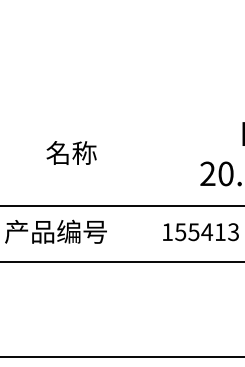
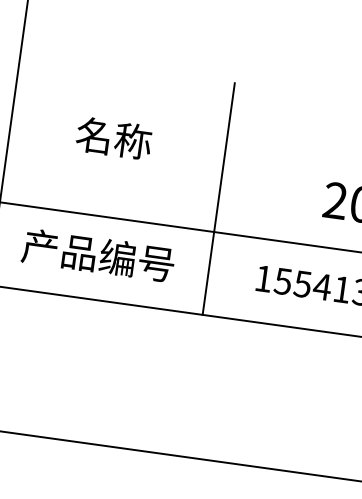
text: (71, 152) -> (114, 137), moved
line: (130, 183) -> (218, 199), added

